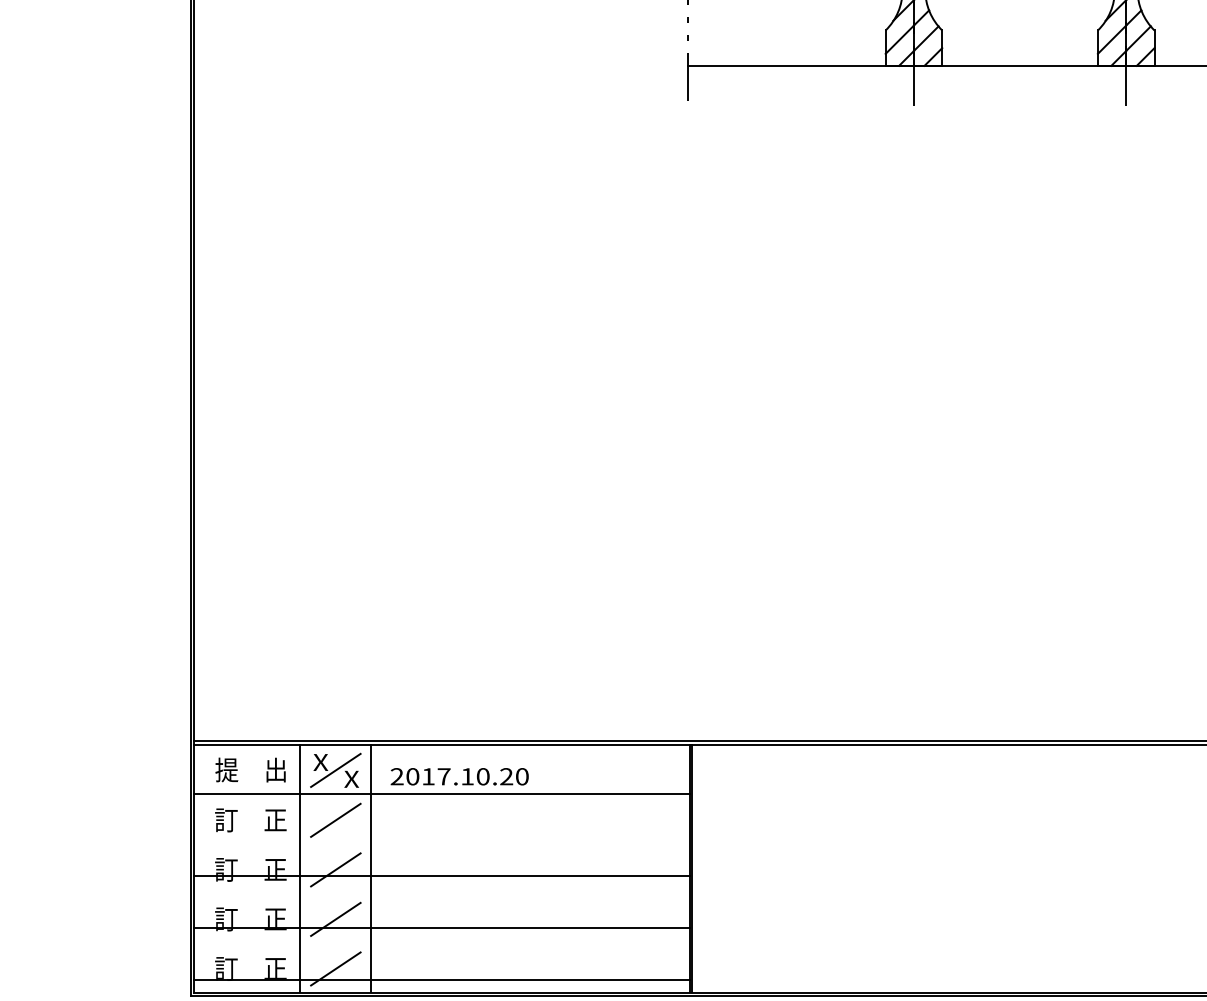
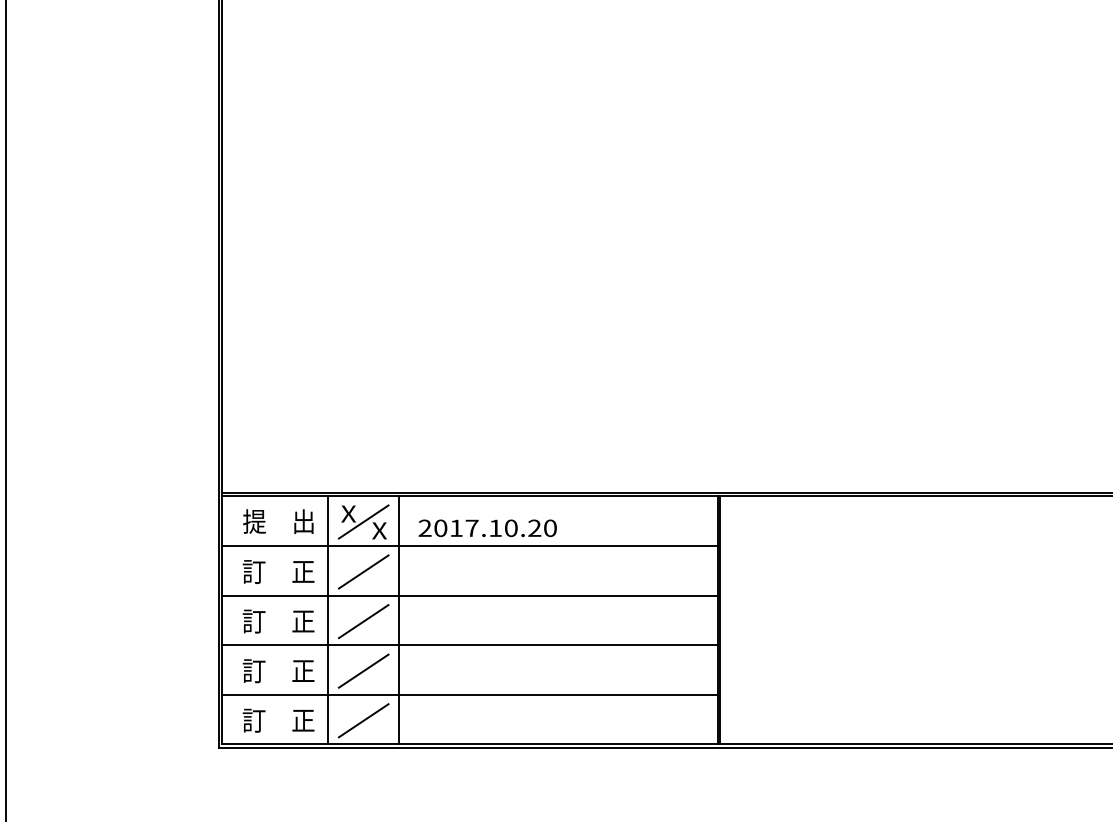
line: (441, 875) -> (469, 595), moved
line: (441, 927) -> (469, 645), moved
line: (441, 980) -> (469, 695), moved

